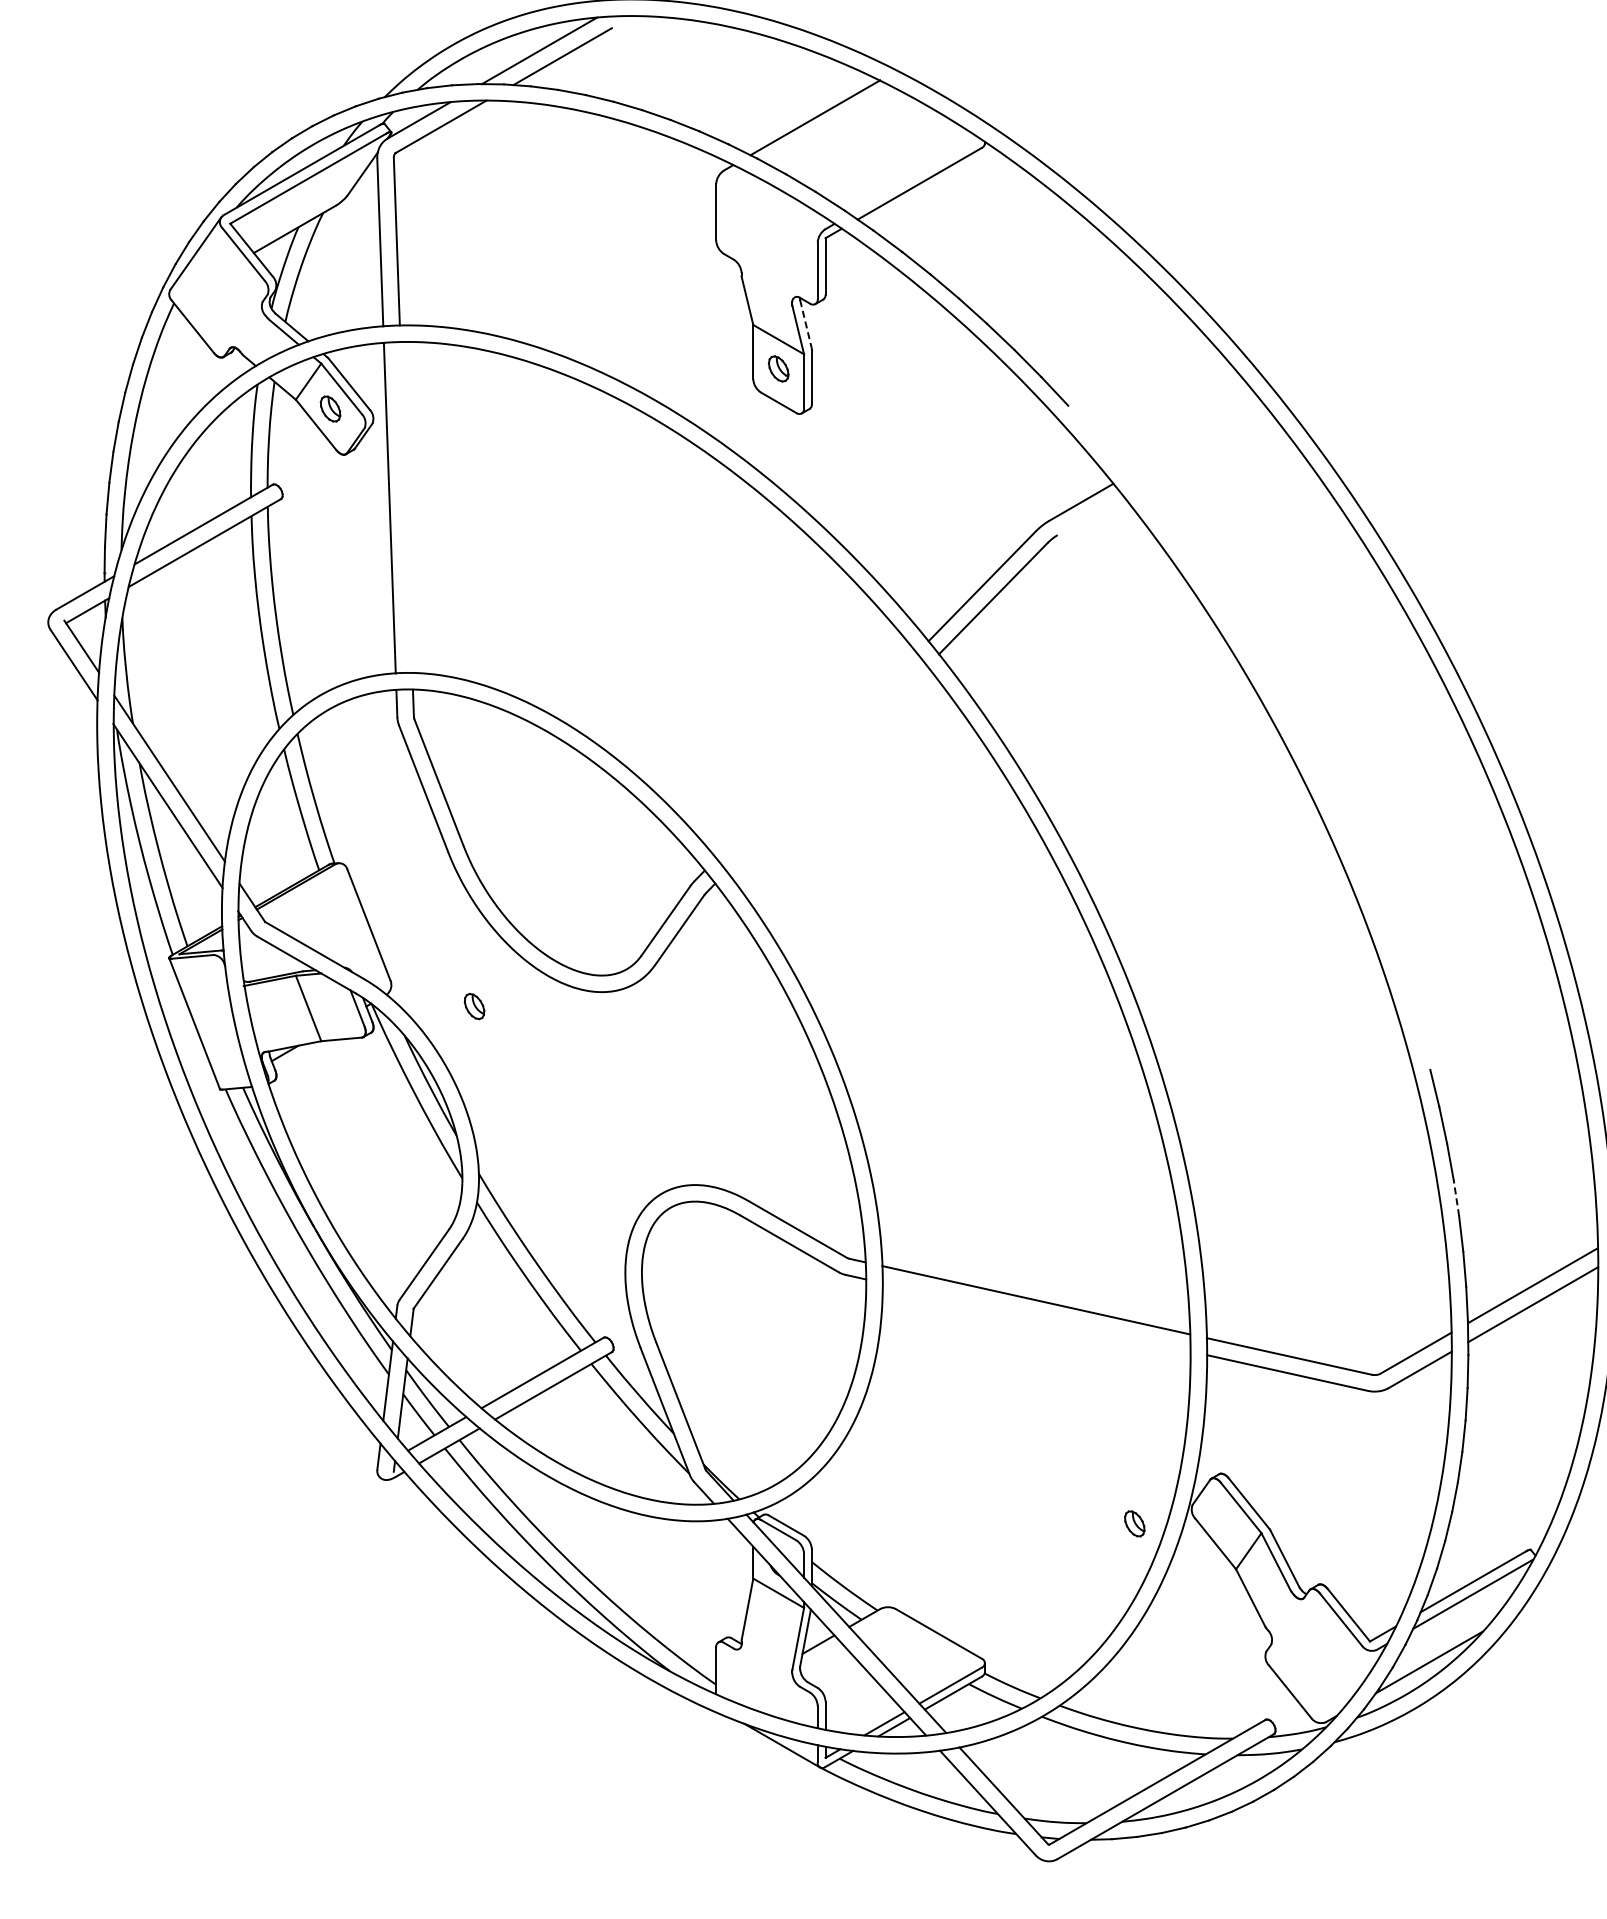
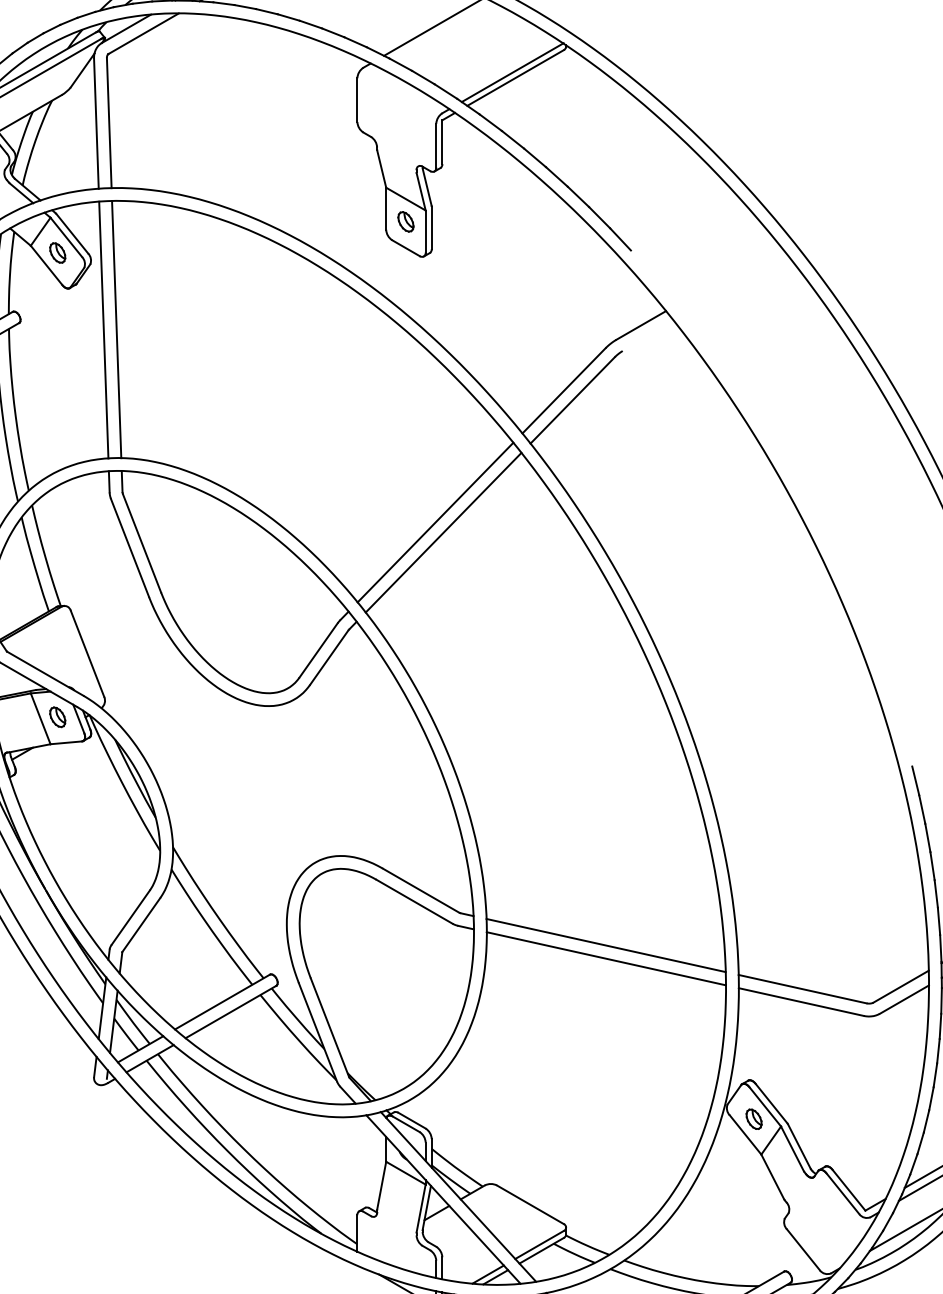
line: (915, 176) -> (512, 72), added
line: (806, 324) -> (427, 187), dashed -> solid
line: (406, 507) -> (116, 329), added
line: (816, 755) -> (435, 522), added
line: (826, 768) -> (443, 532), added
part: (474, 1006) -> (57, 717), moved
line: (1456, 1197) -> (932, 865), dashed -> solid
line: (1036, 1317) -> (606, 958), added
part: (1134, 1523) -> (753, 1118), moved

